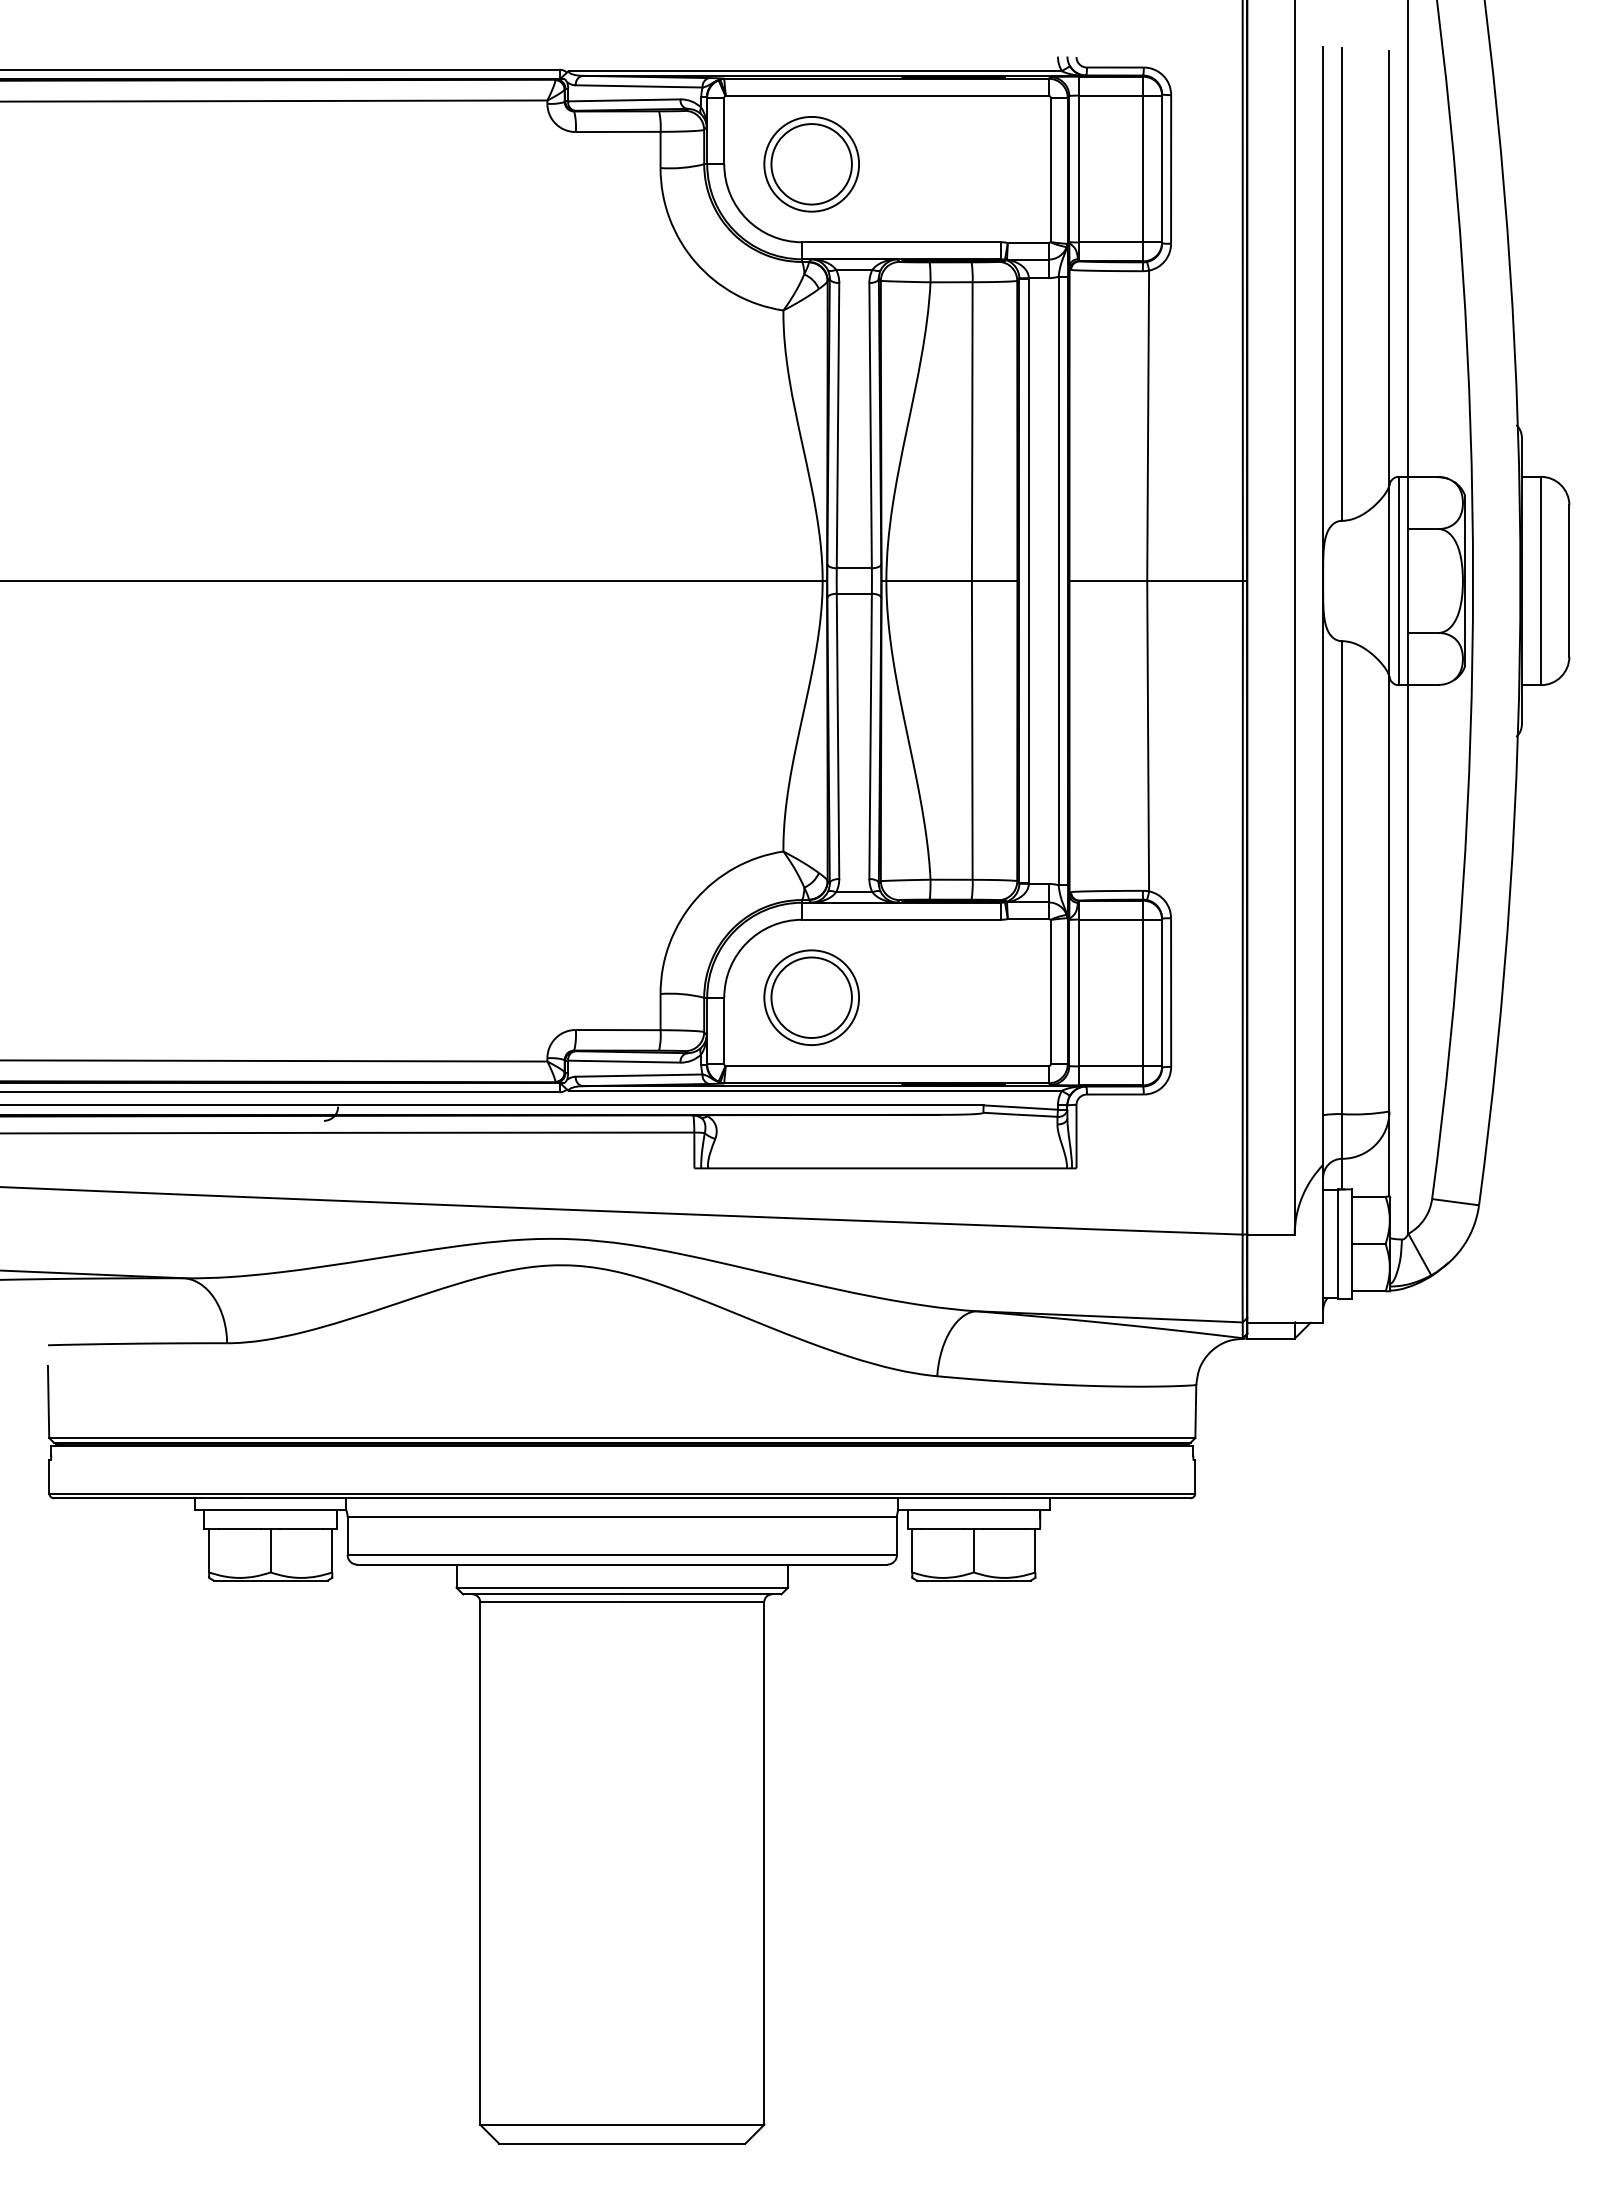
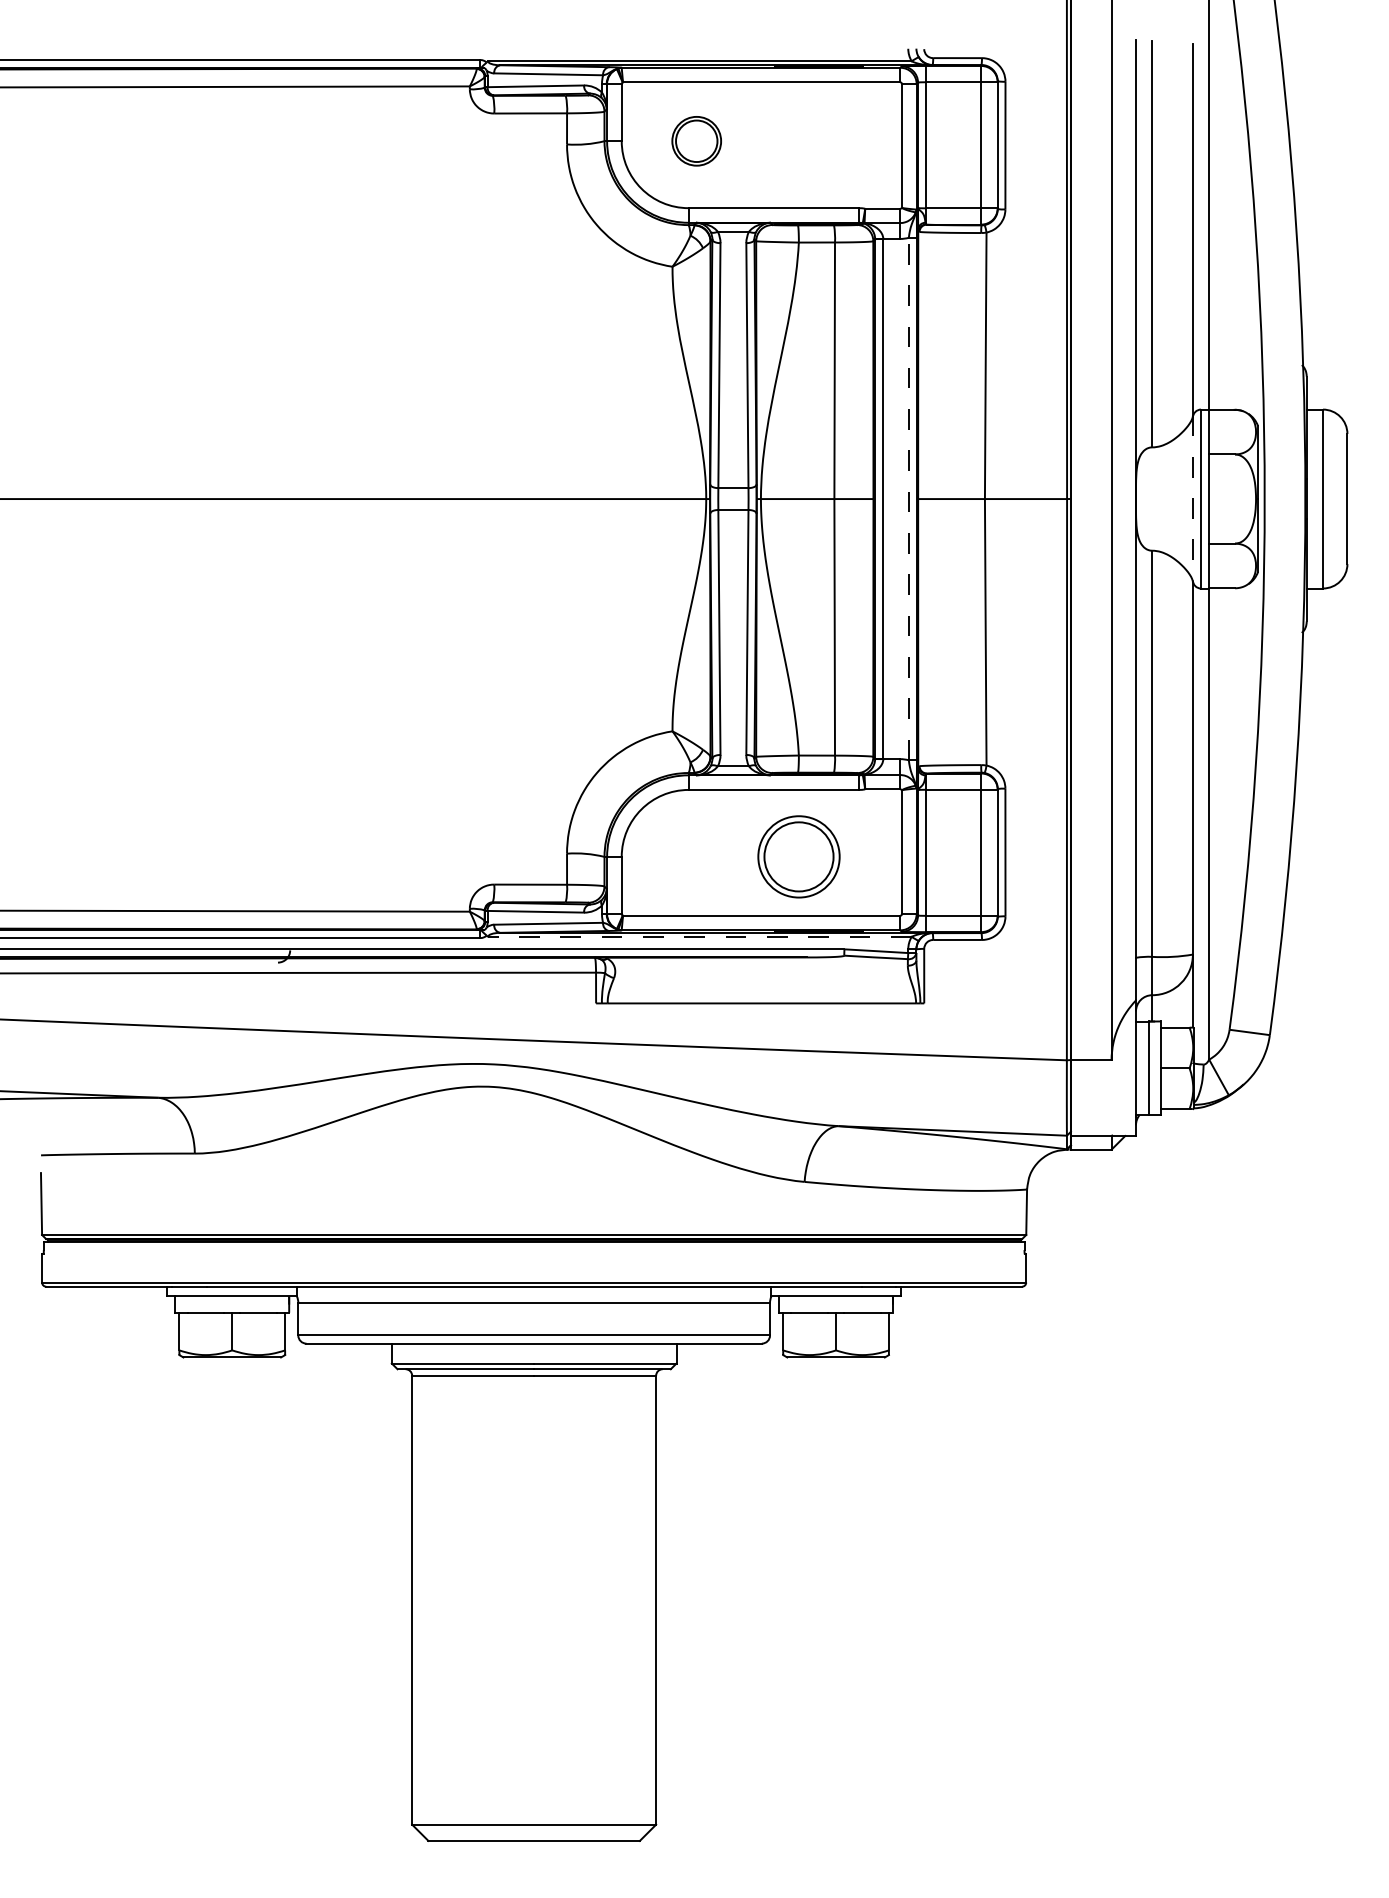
part: (811, 164) -> (696, 141), size x0.6
line: (1058, 580) -> (908, 498), solid -> dashed
line: (1389, 581) -> (1192, 499), solid -> dashed
part: (811, 997) -> (798, 856), moved
line: (815, 1090) -> (700, 936), solid -> dashed

